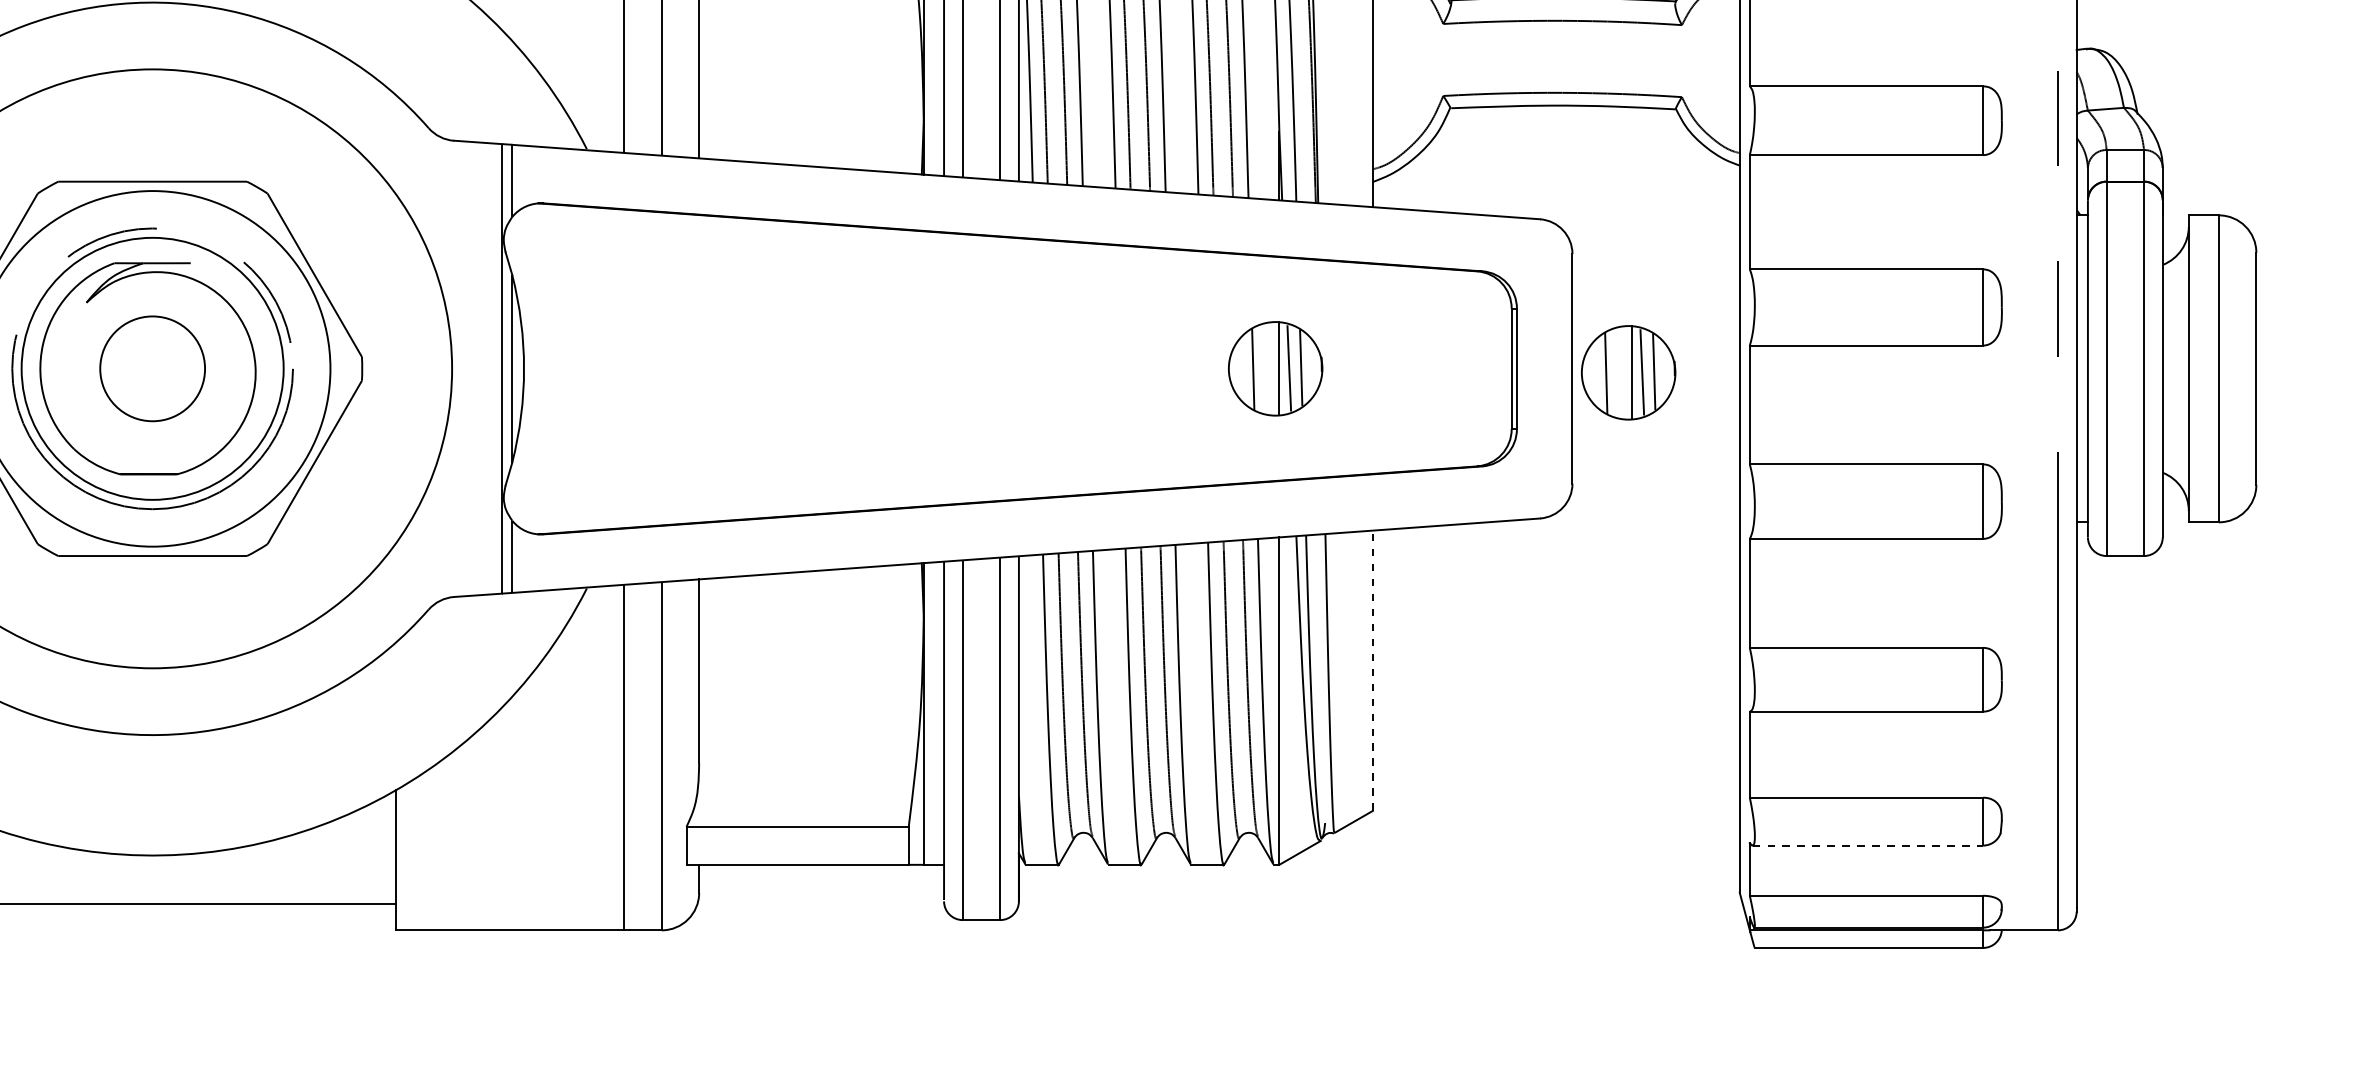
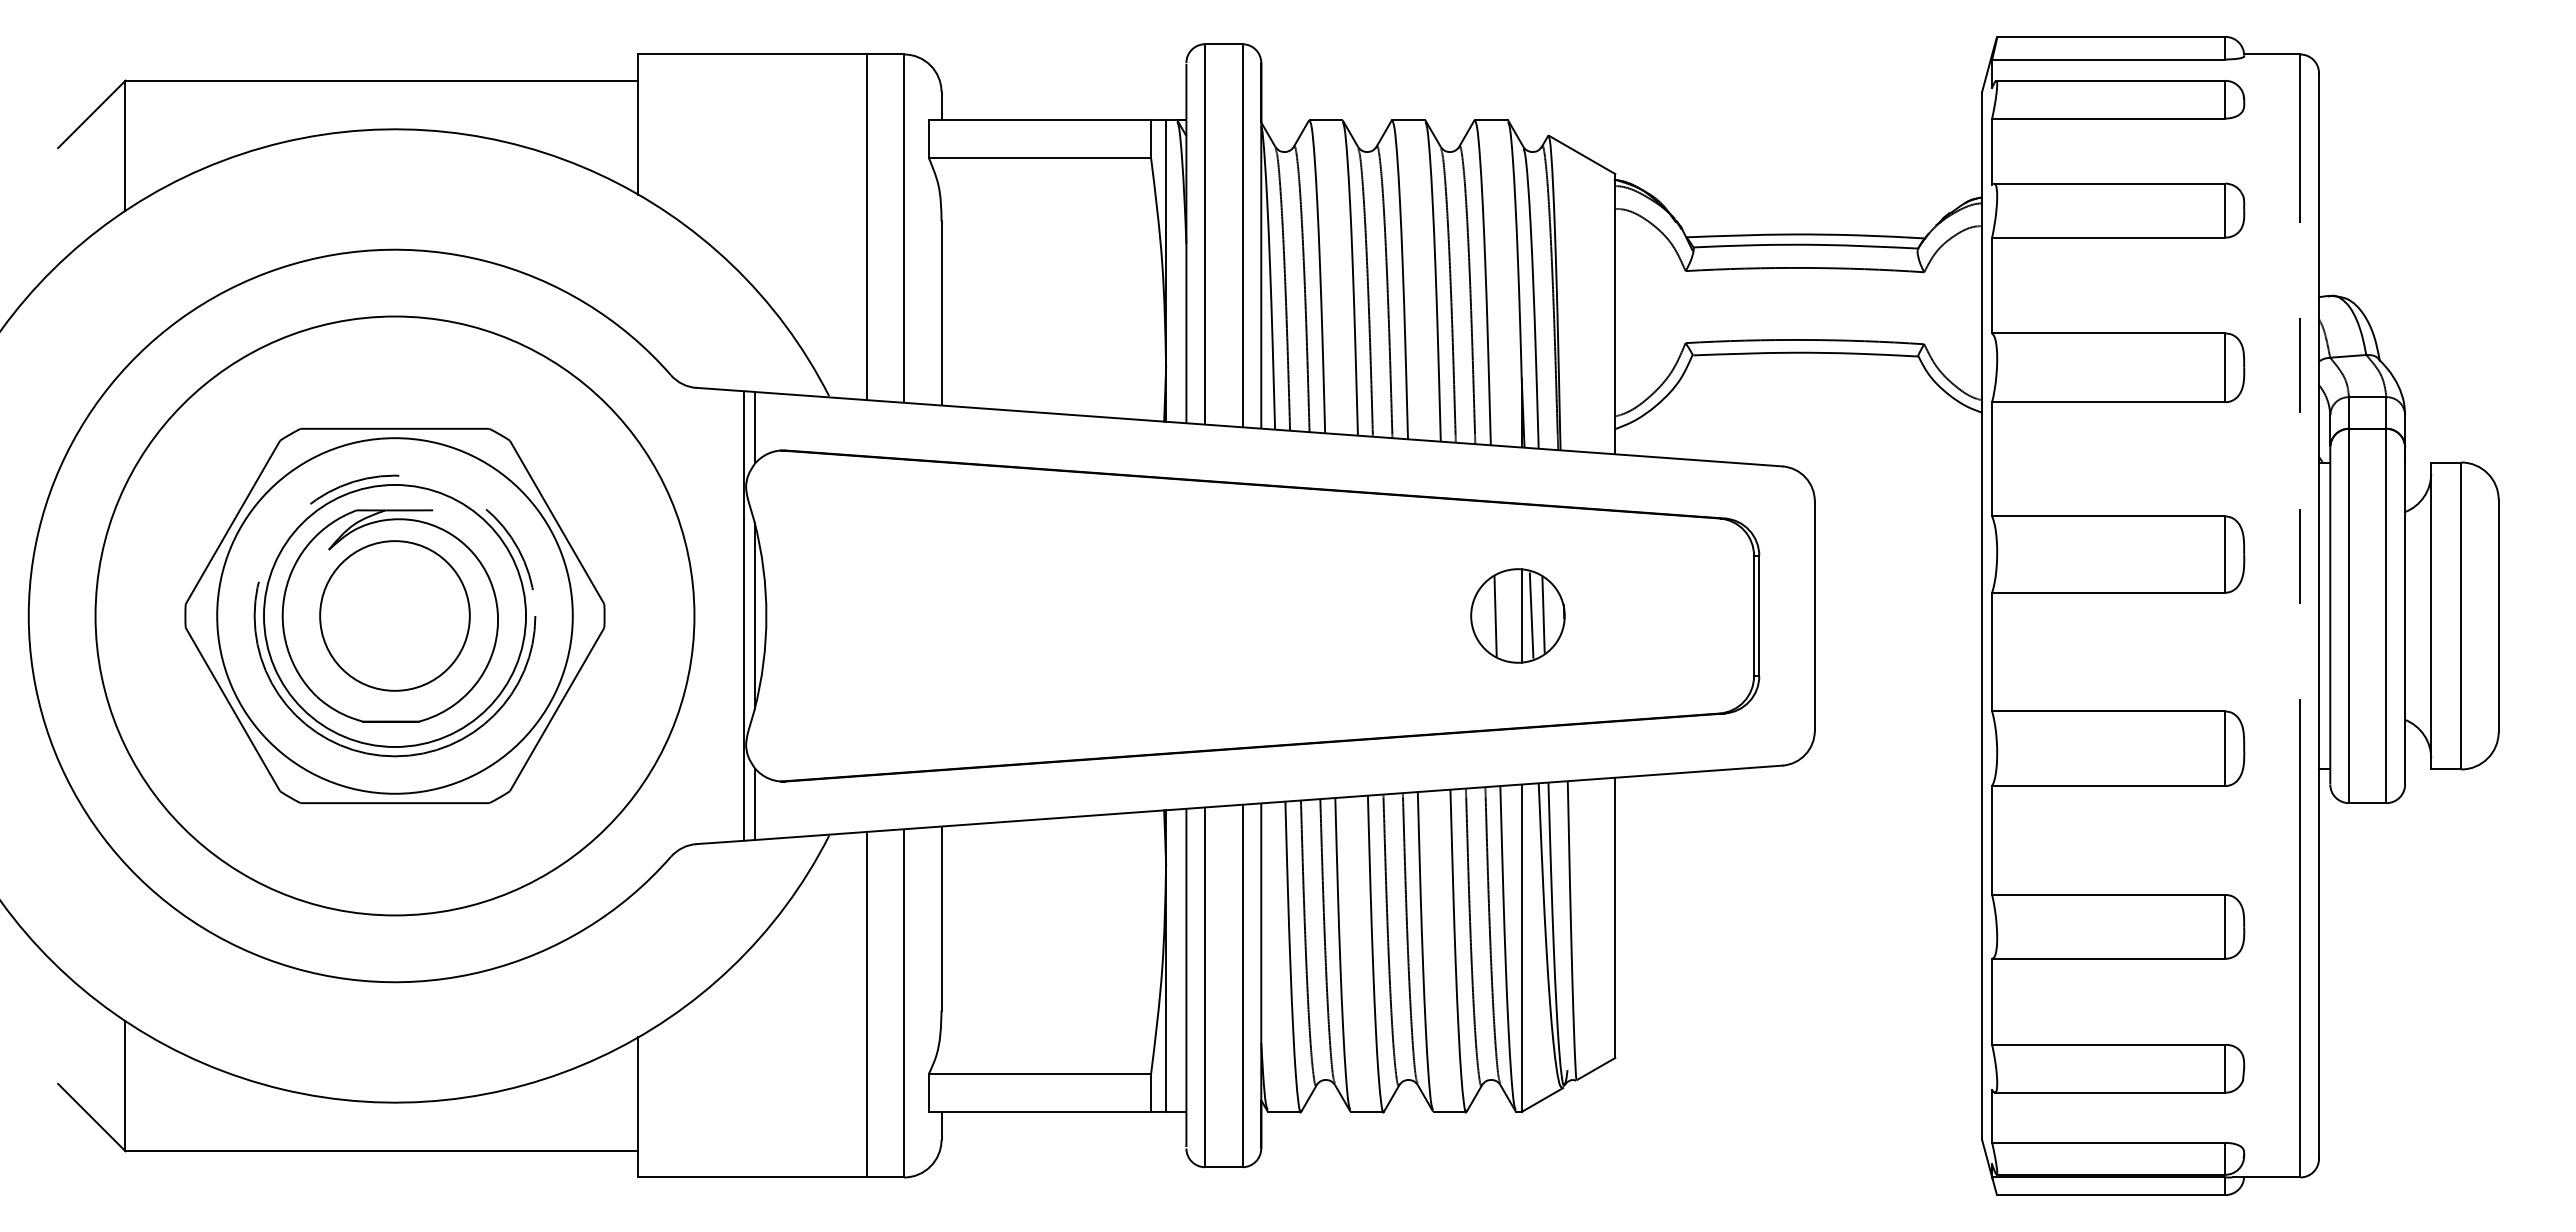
circle: (152, 368) -> (394, 615), size x1.43
part: (1628, 372) -> (1870, 619), removed
line: (1373, 670) -> (1615, 917), dashed -> solid
line: (1868, 845) -> (2110, 1092), dashed -> solid

